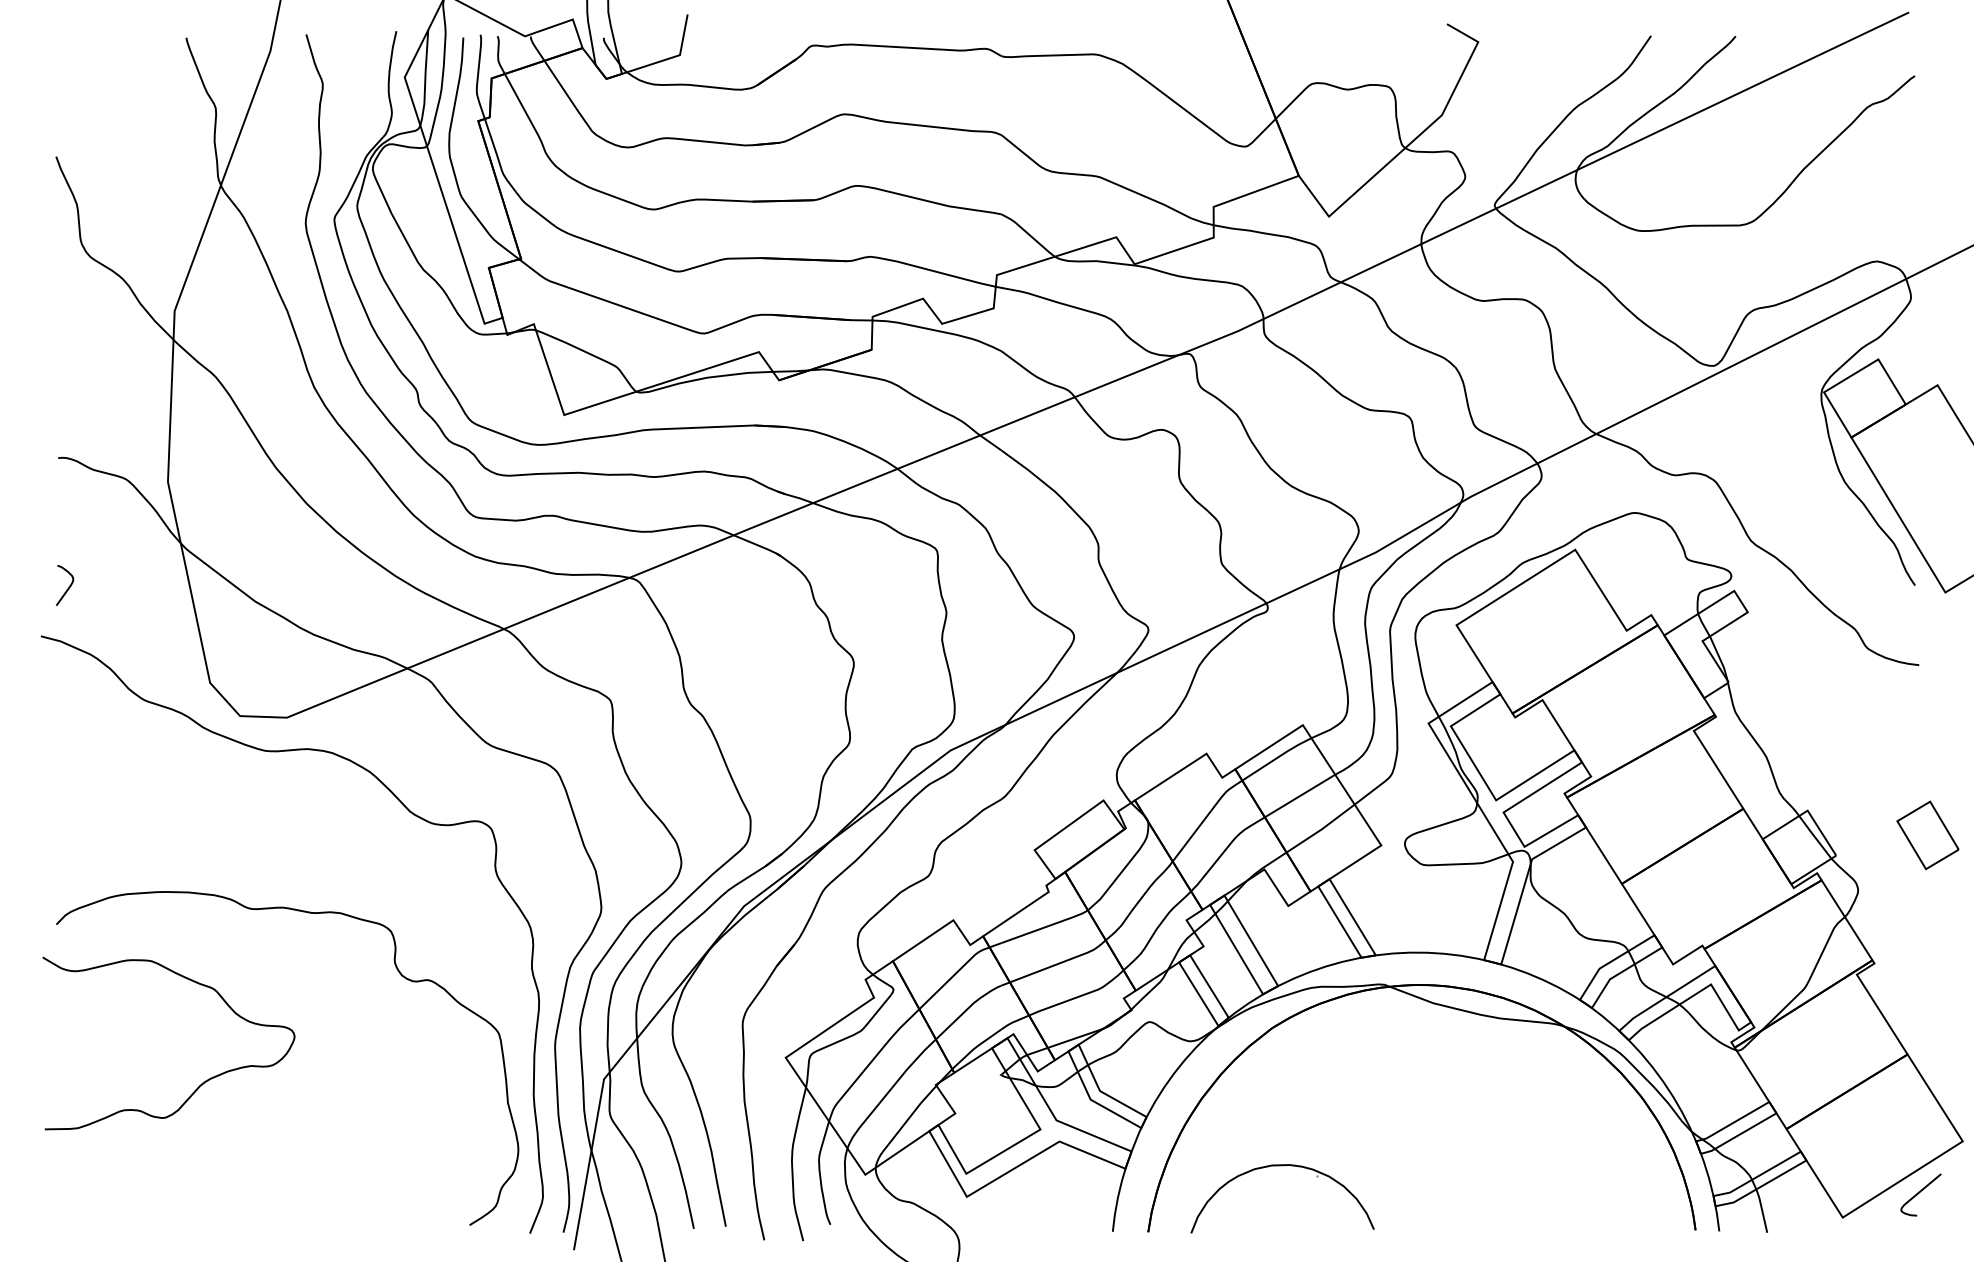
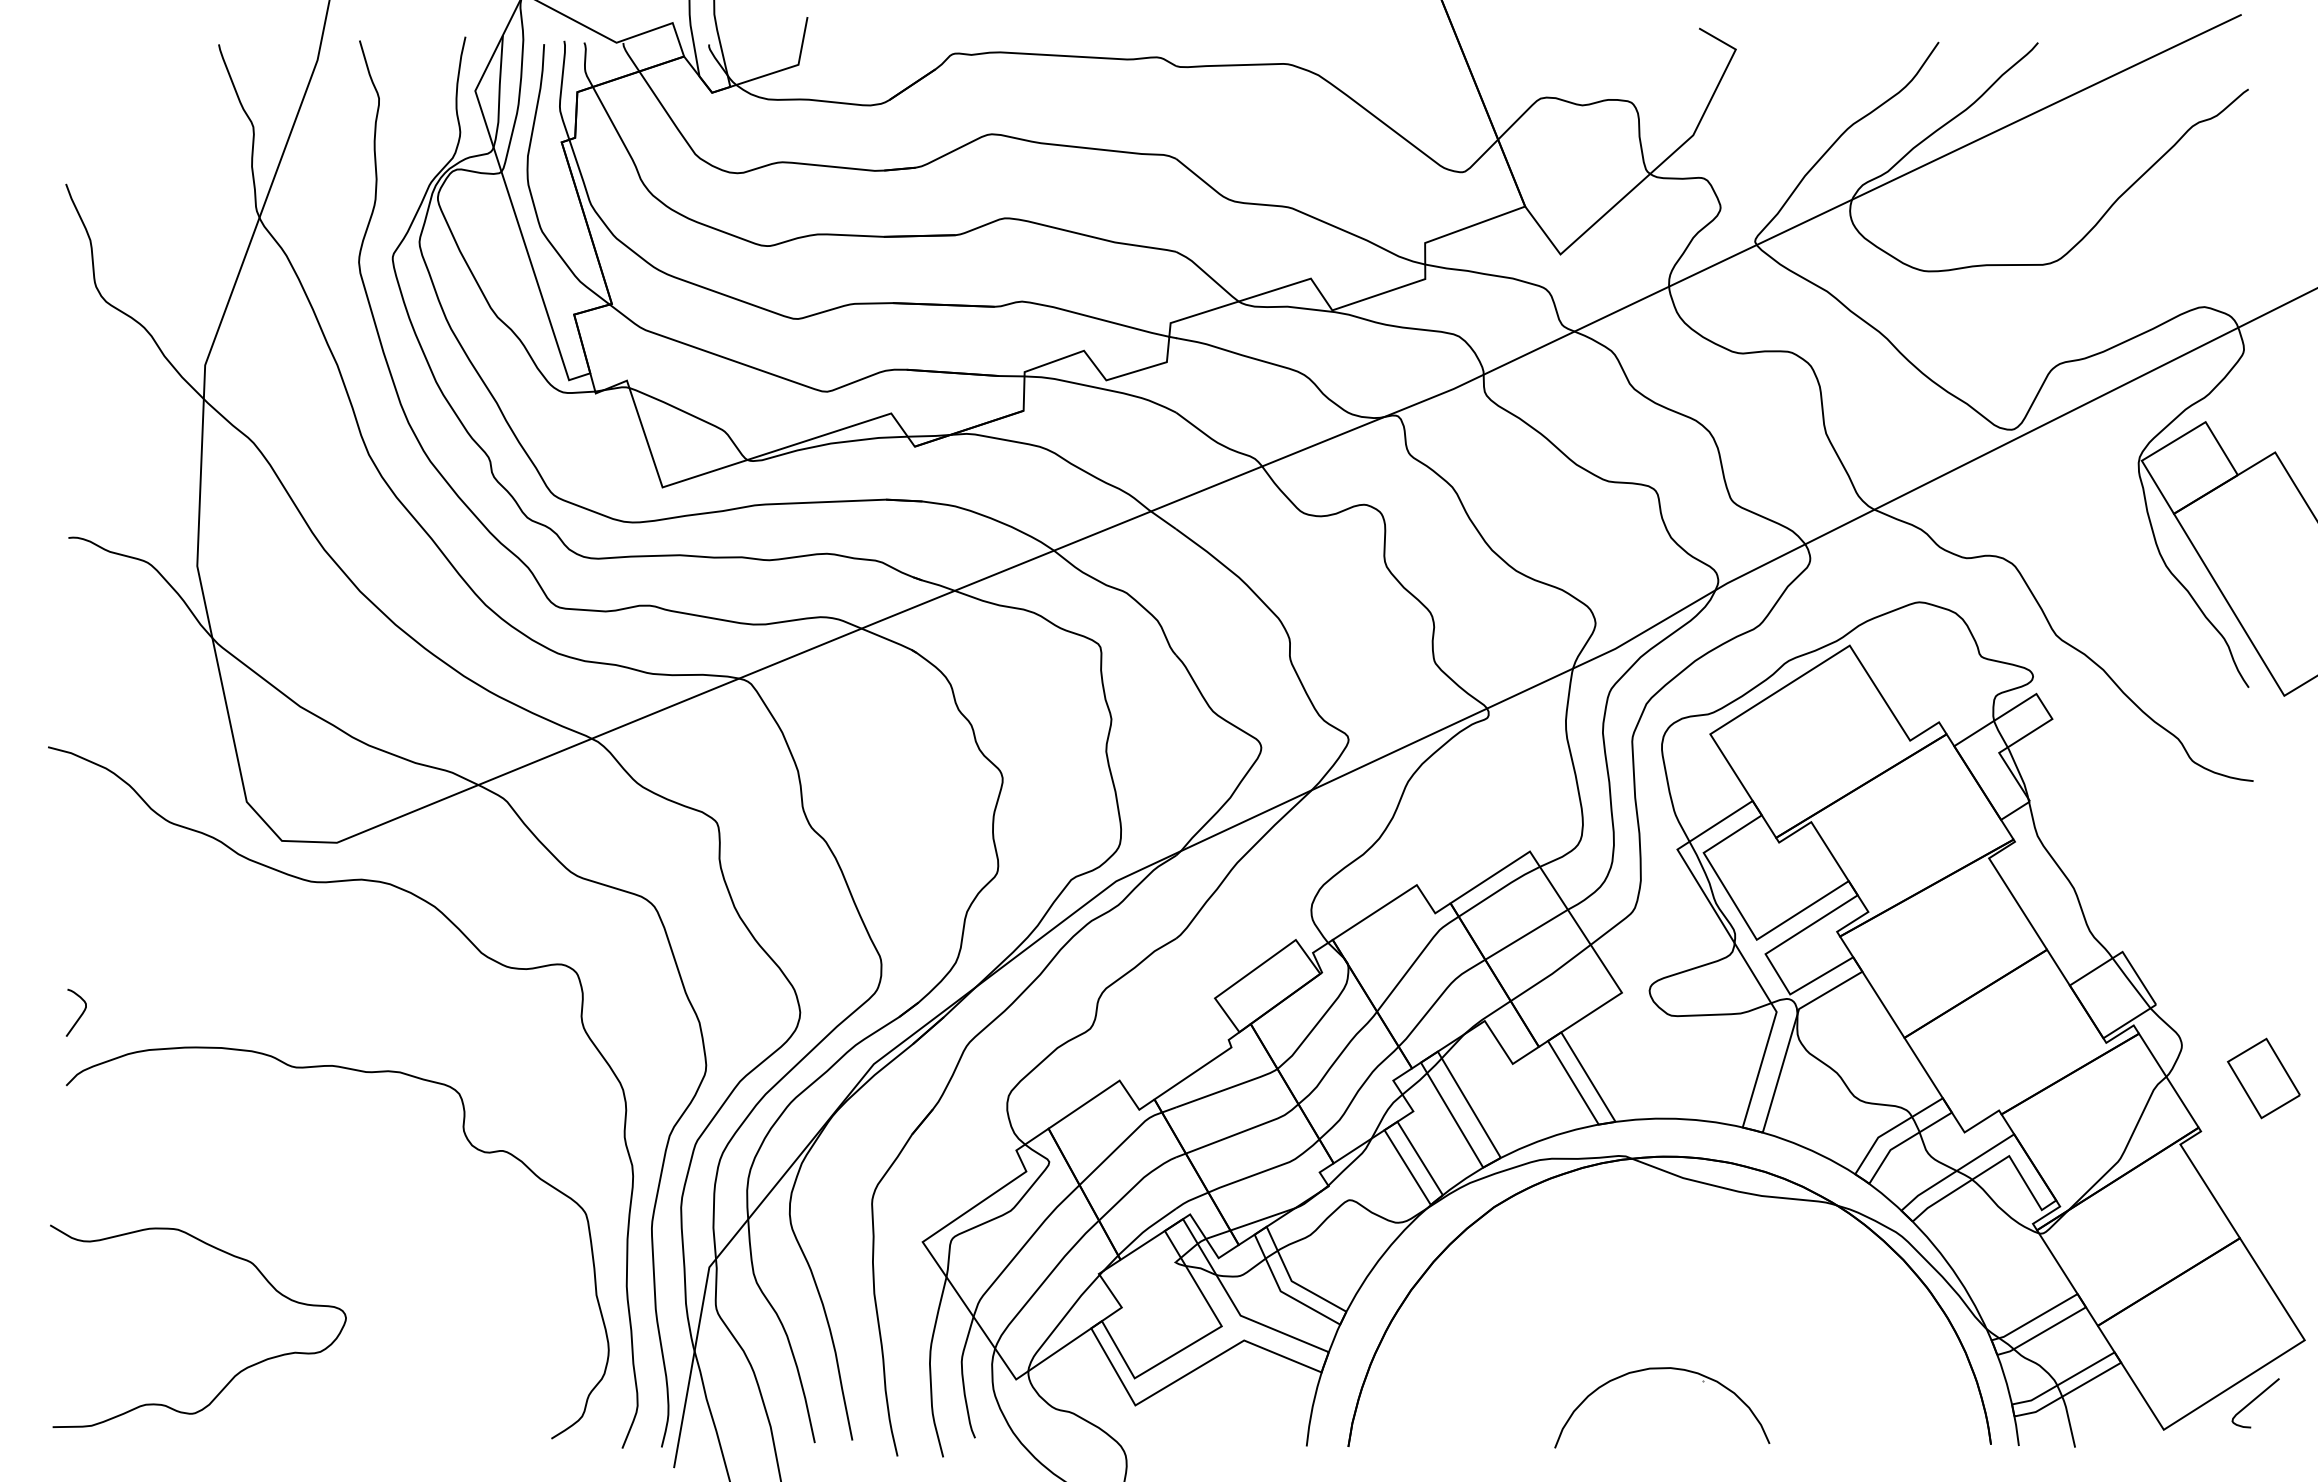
curve: (68, 587) -> (80, 1015), moved
part: (1927, 835) -> (2263, 1078), moved
curve: (202, 1082) -> (237, 1372), moved
part: (1282, 1166) -> (1662, 1369), moved

